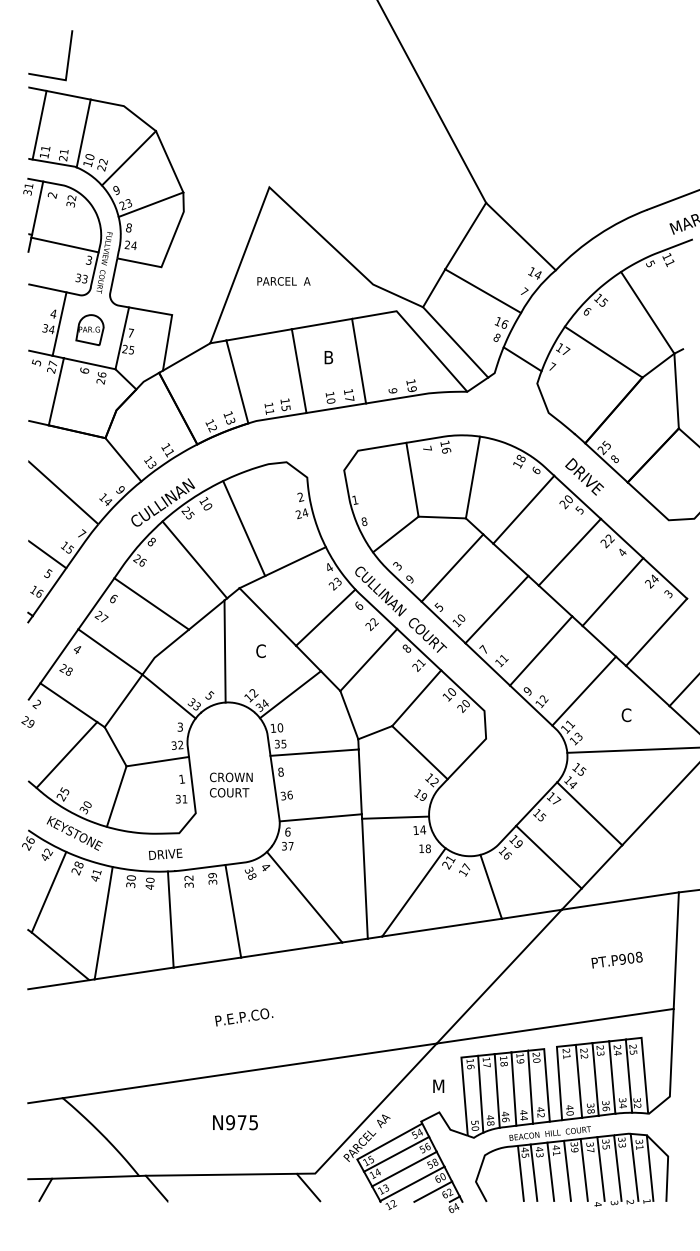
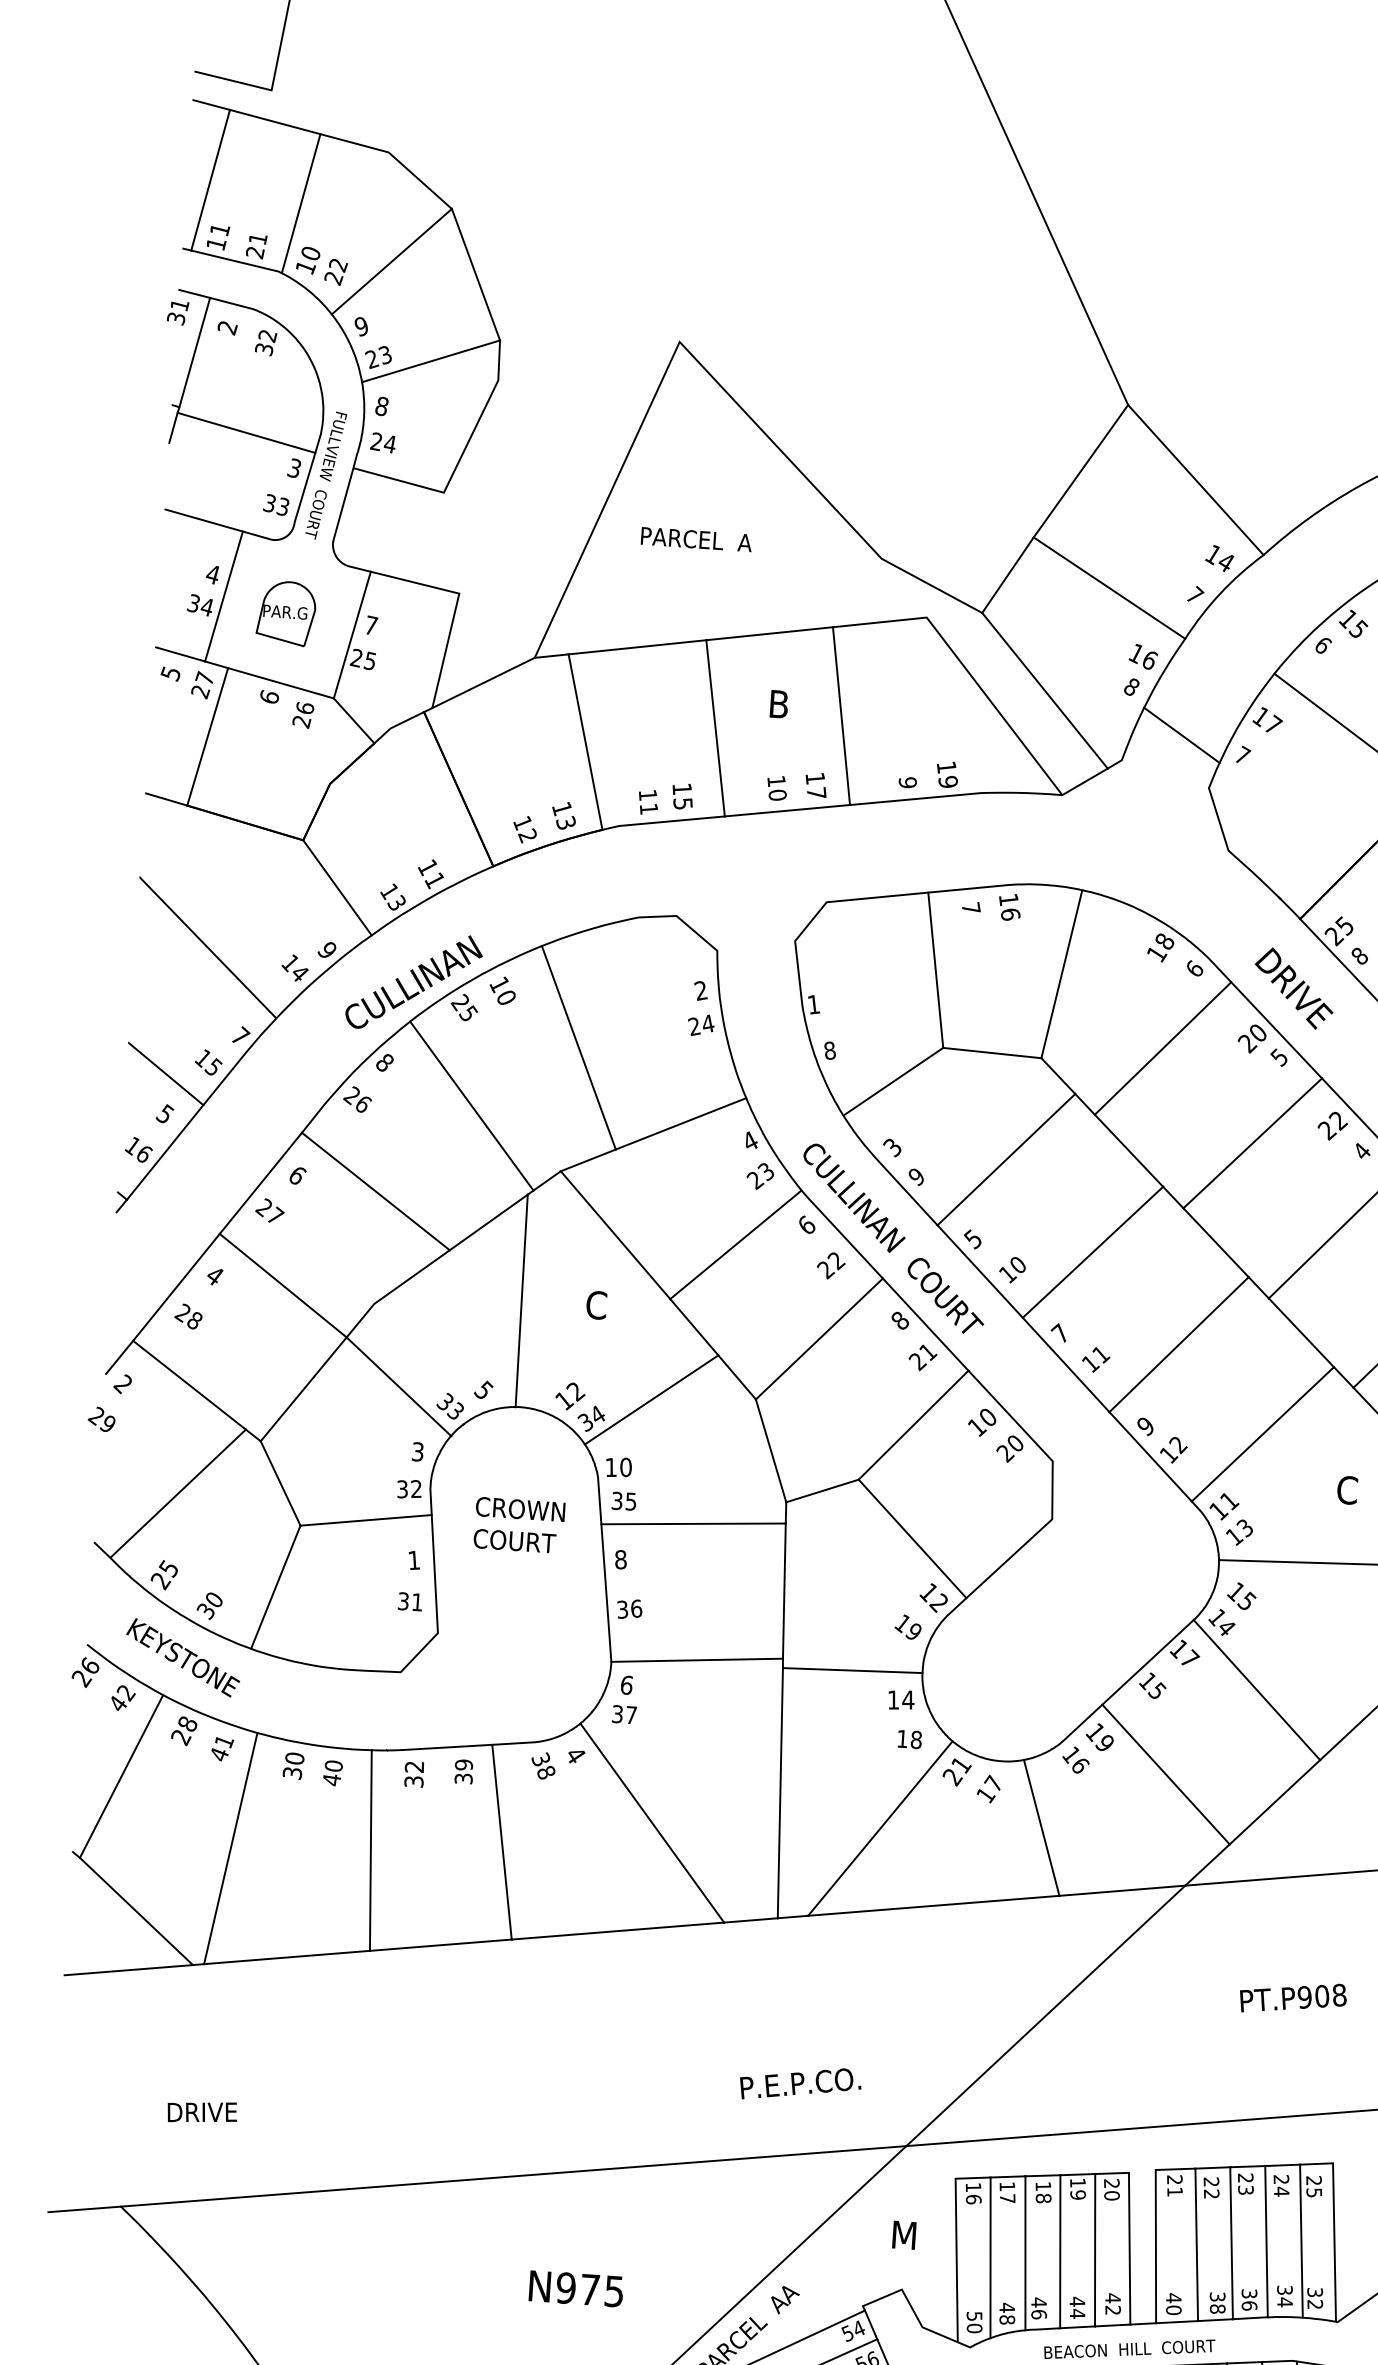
text: (231, 784) -> (519, 1524), moved
text: (165, 853) -> (202, 2110), moved
text: (244, 1017) -> (801, 2084), moved
text: (235, 1122) -> (576, 2288), moved

